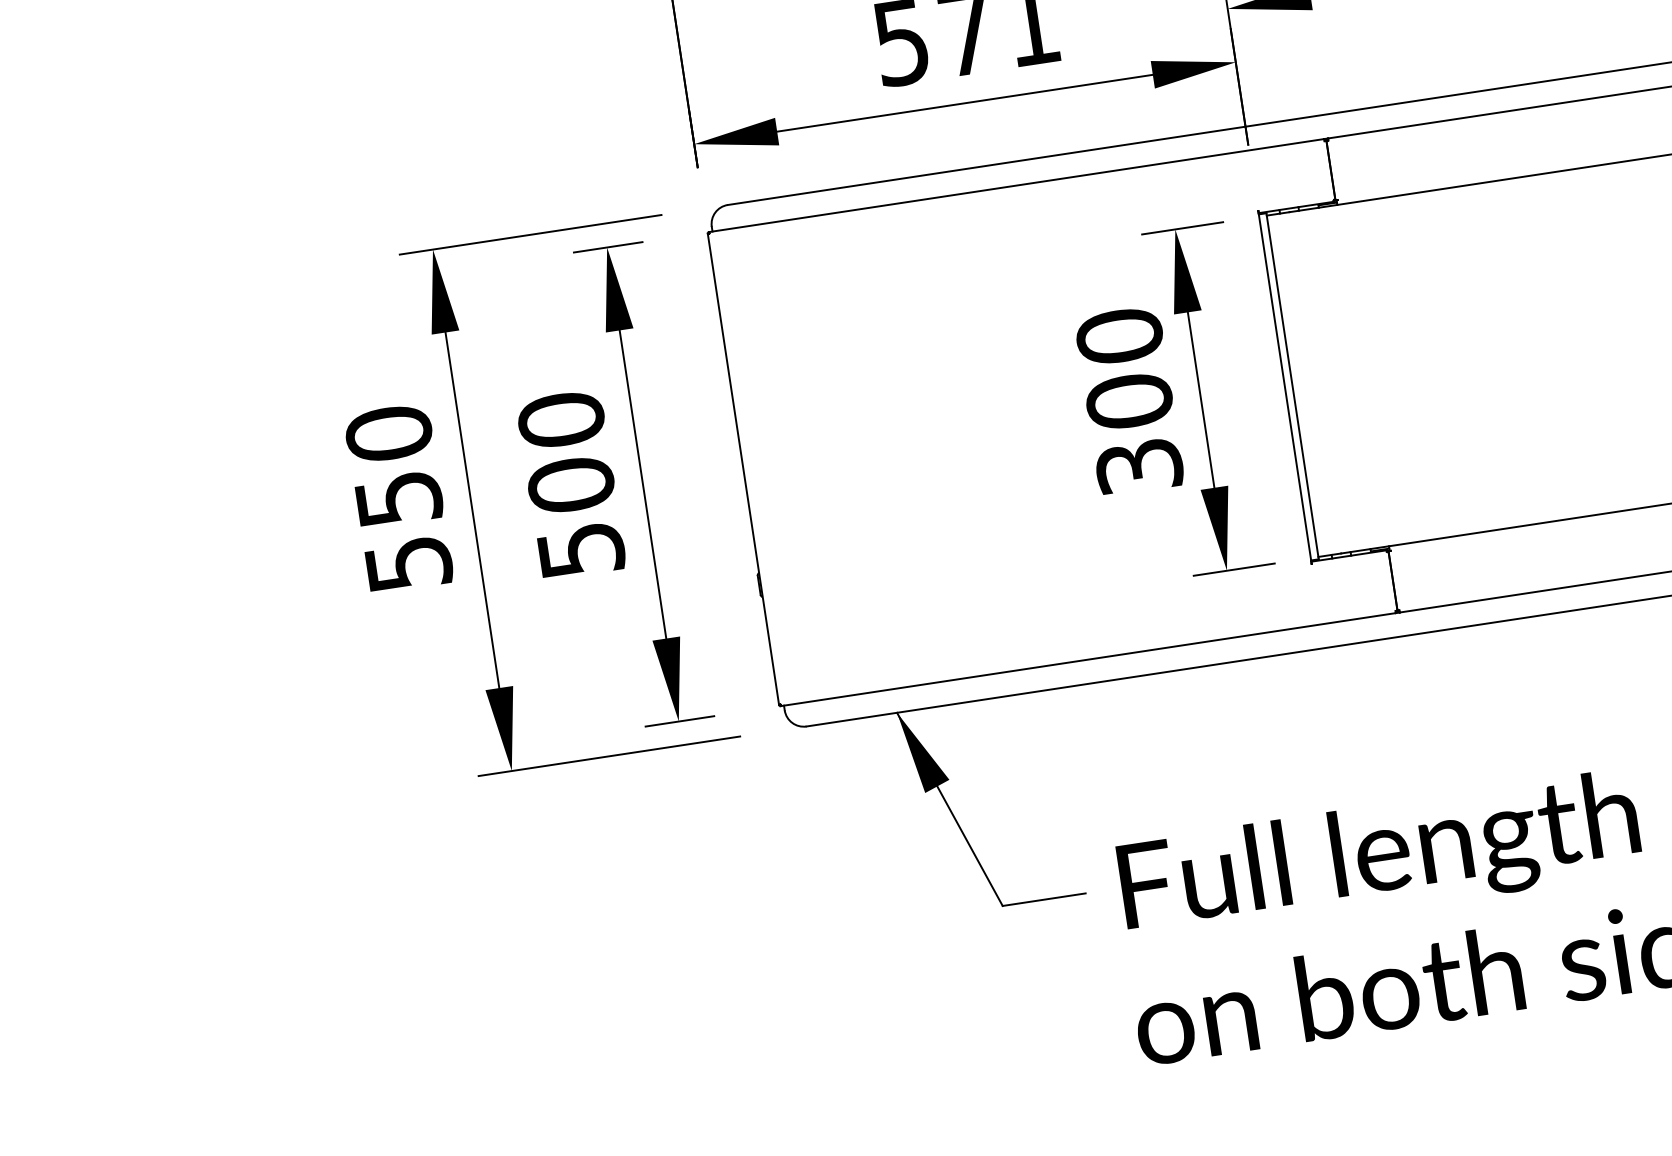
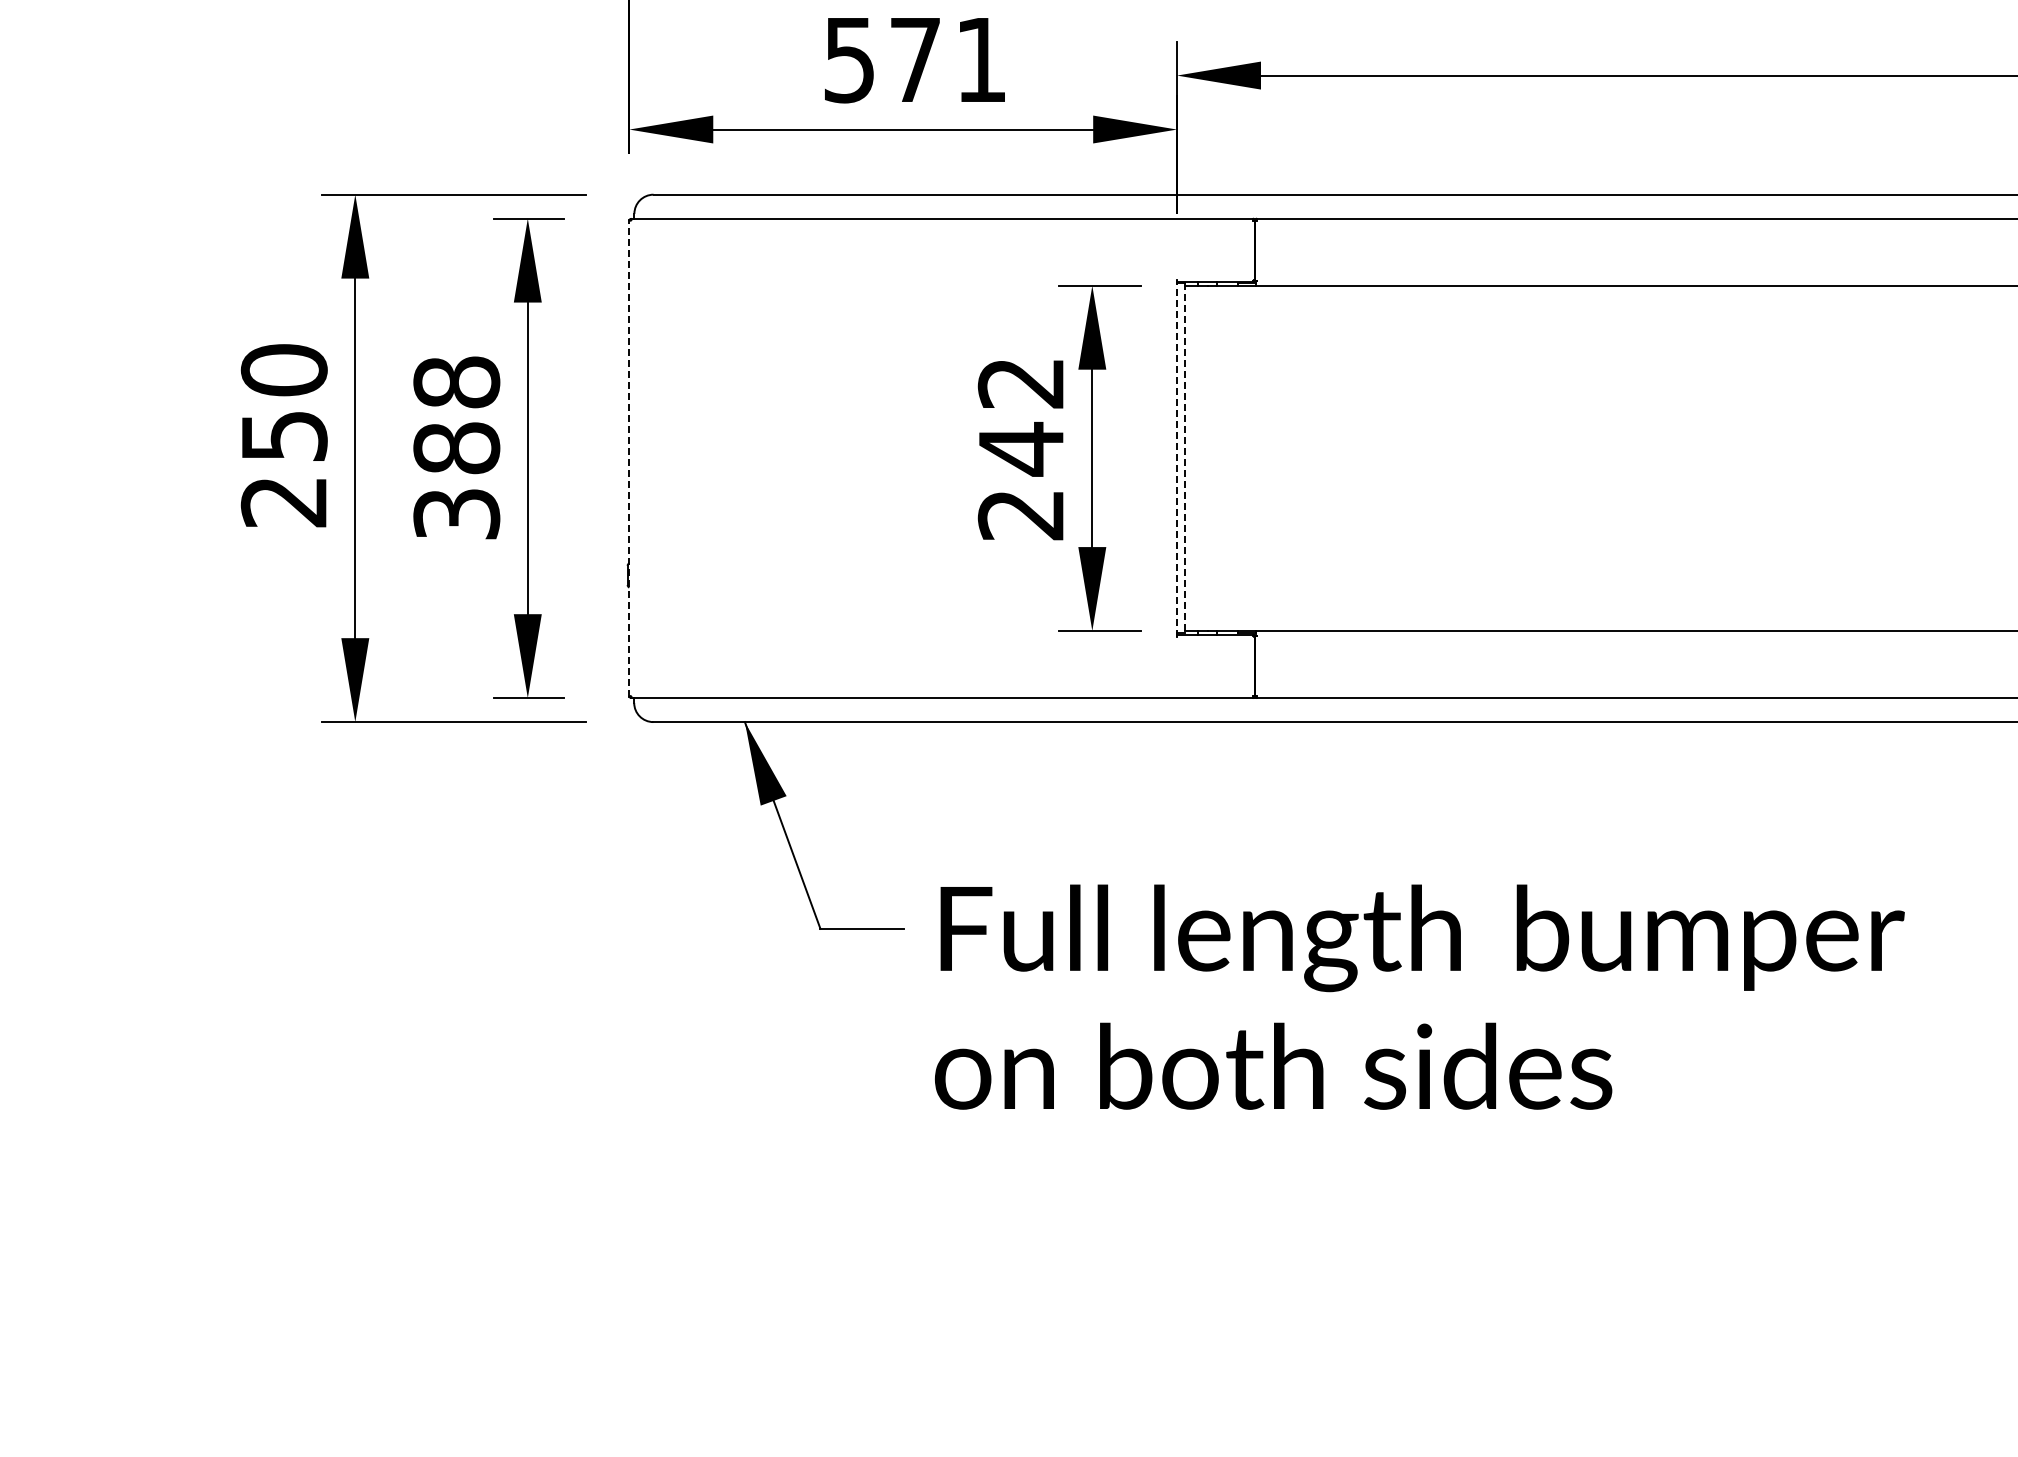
line: (1285, 386) -> (1177, 457), solid -> dashed
line: (1292, 386) -> (1184, 458), solid -> dashed
text: (1128, 401) -> (1020, 448), 300 -> 242
line: (743, 468) -> (629, 457), solid -> dashed
text: (570, 484) -> (456, 447), 500 -> 388
text: (408, 564) -> (283, 502), 550 -> 250

